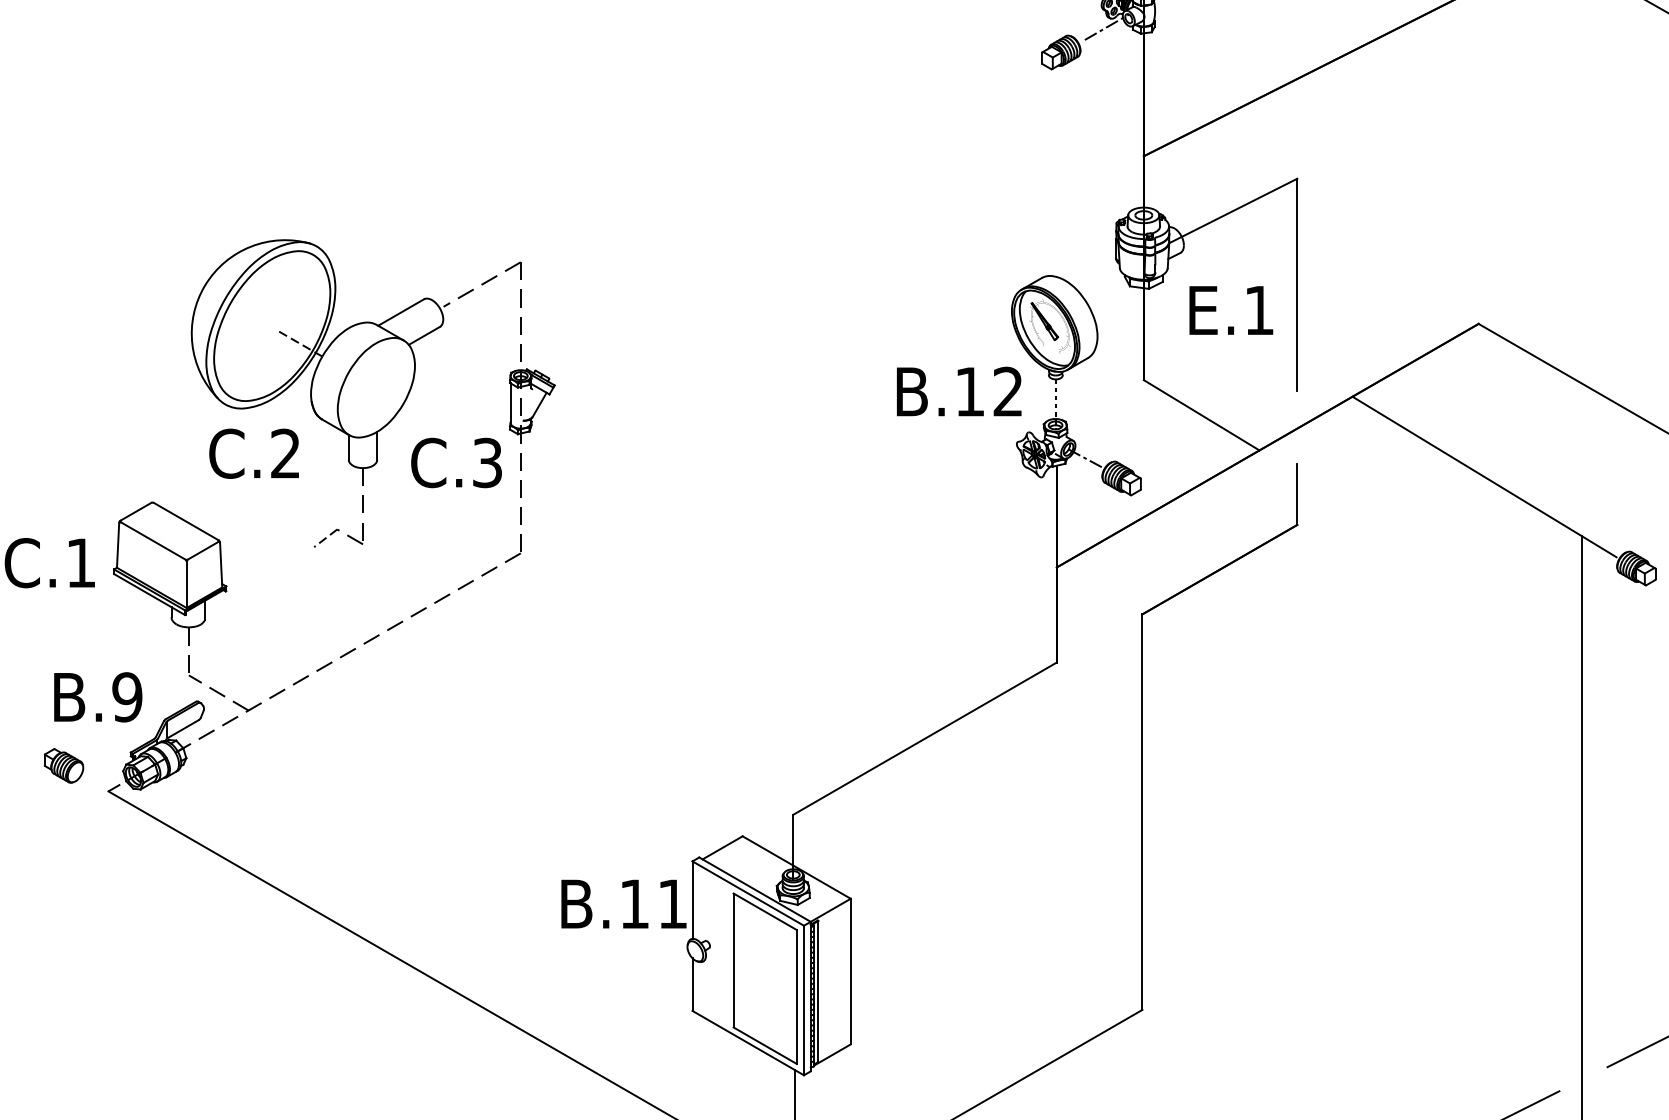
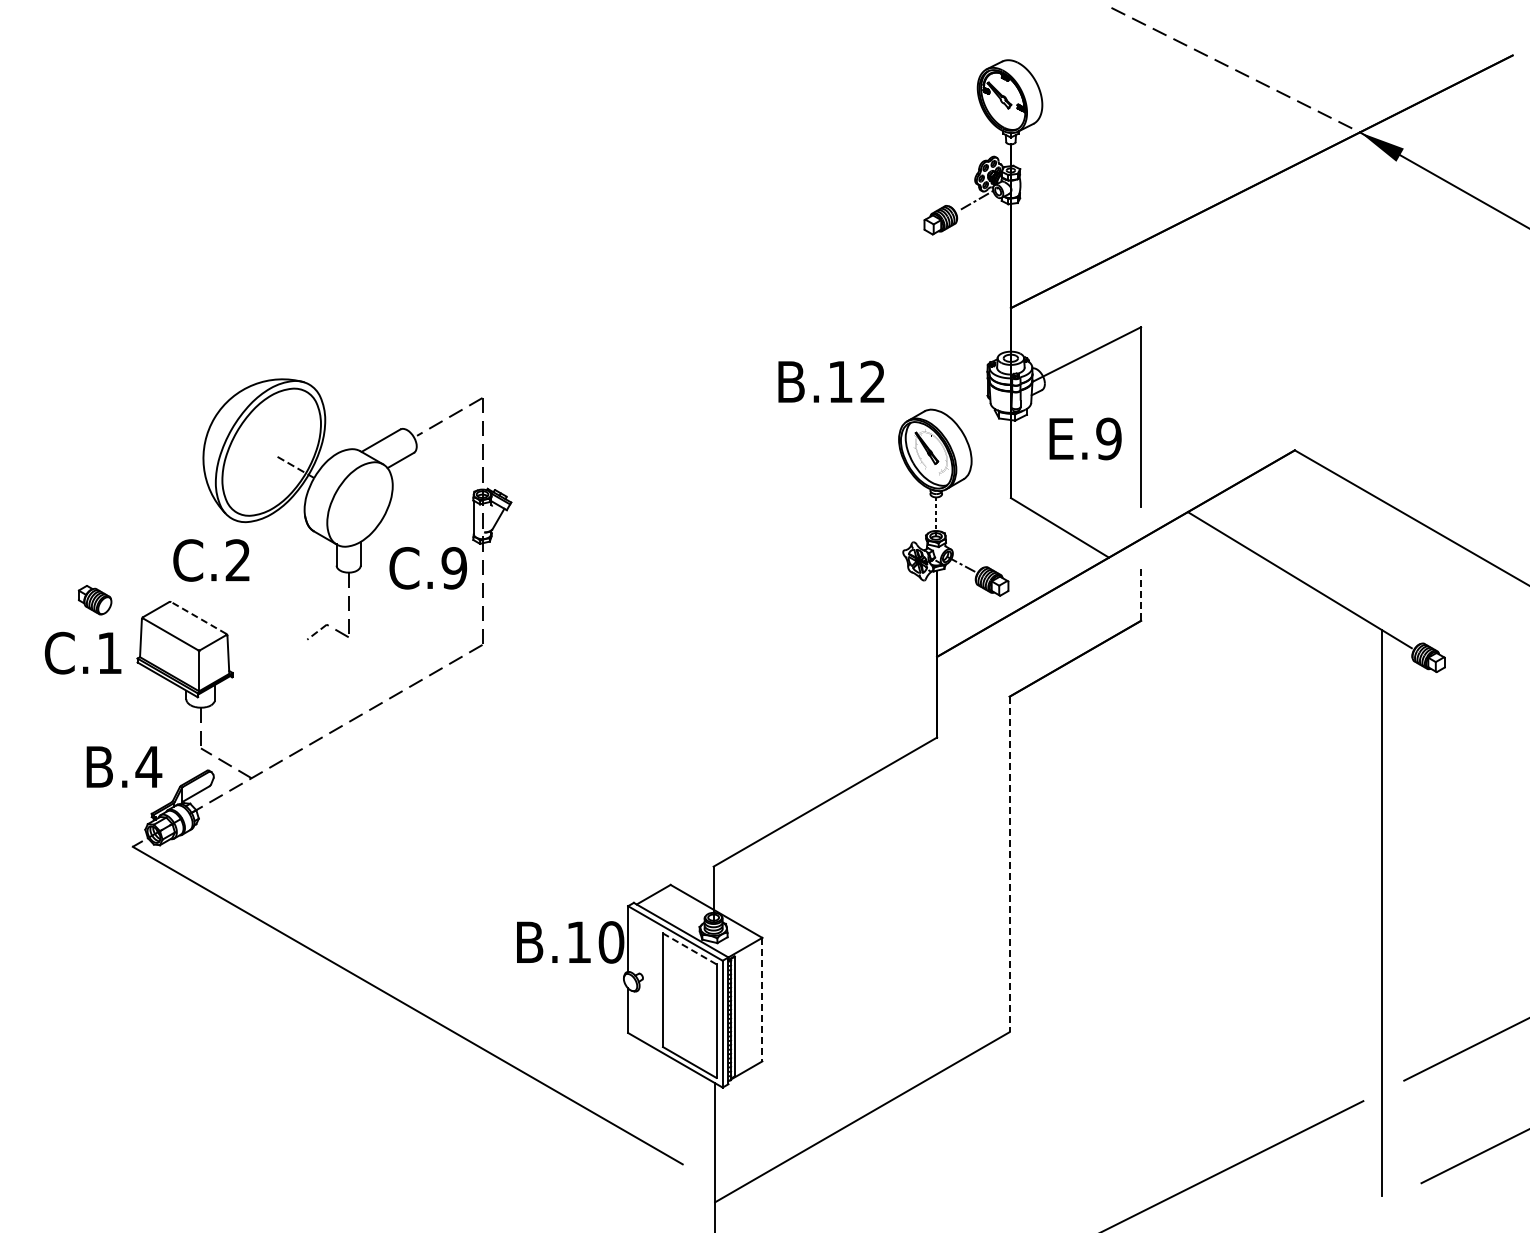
text: (1258, 309) -> (1108, 438), E.1 -> E.9
text: (959, 391) -> (831, 381), moved
text: (254, 453) -> (211, 560), moved
text: (487, 463) -> (454, 568), C.3 -> C.9
line: (1297, 493) -> (1141, 594), solid -> dashed
line: (185, 522) -> (198, 618), solid -> dashed
text: (126, 696) -> (148, 766), B.9 -> B.4
part: (63, 766) -> (94, 600), moved
line: (1142, 812) -> (1009, 864), solid -> dashed
text: (672, 904) -> (611, 942), B.11 -> B.10
line: (764, 911) -> (689, 948), solid -> dashed
line: (850, 971) -> (762, 999), solid -> dashed

